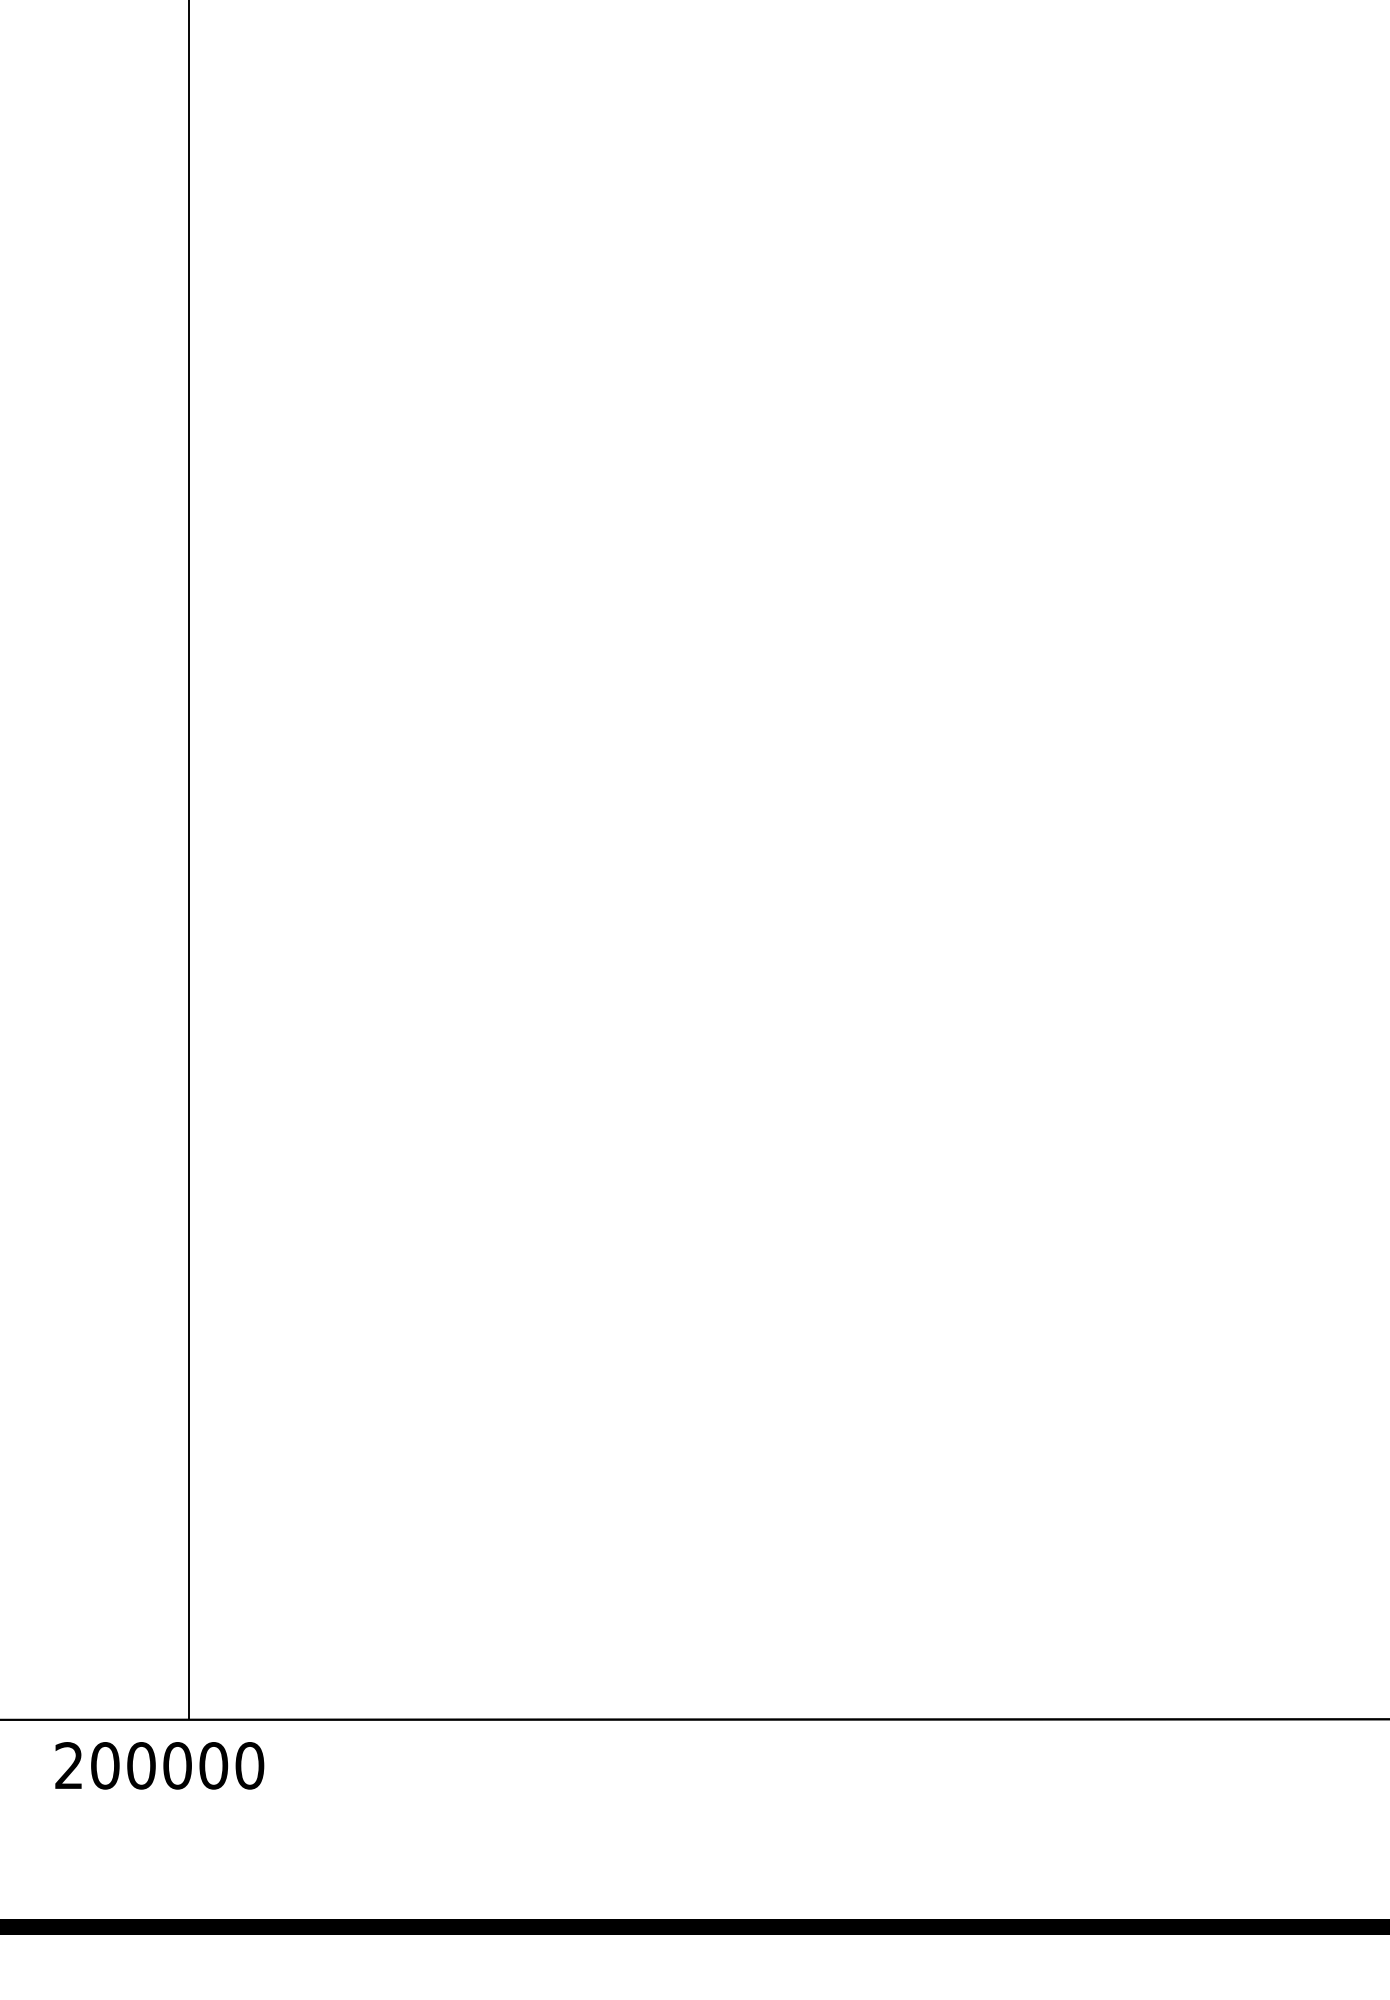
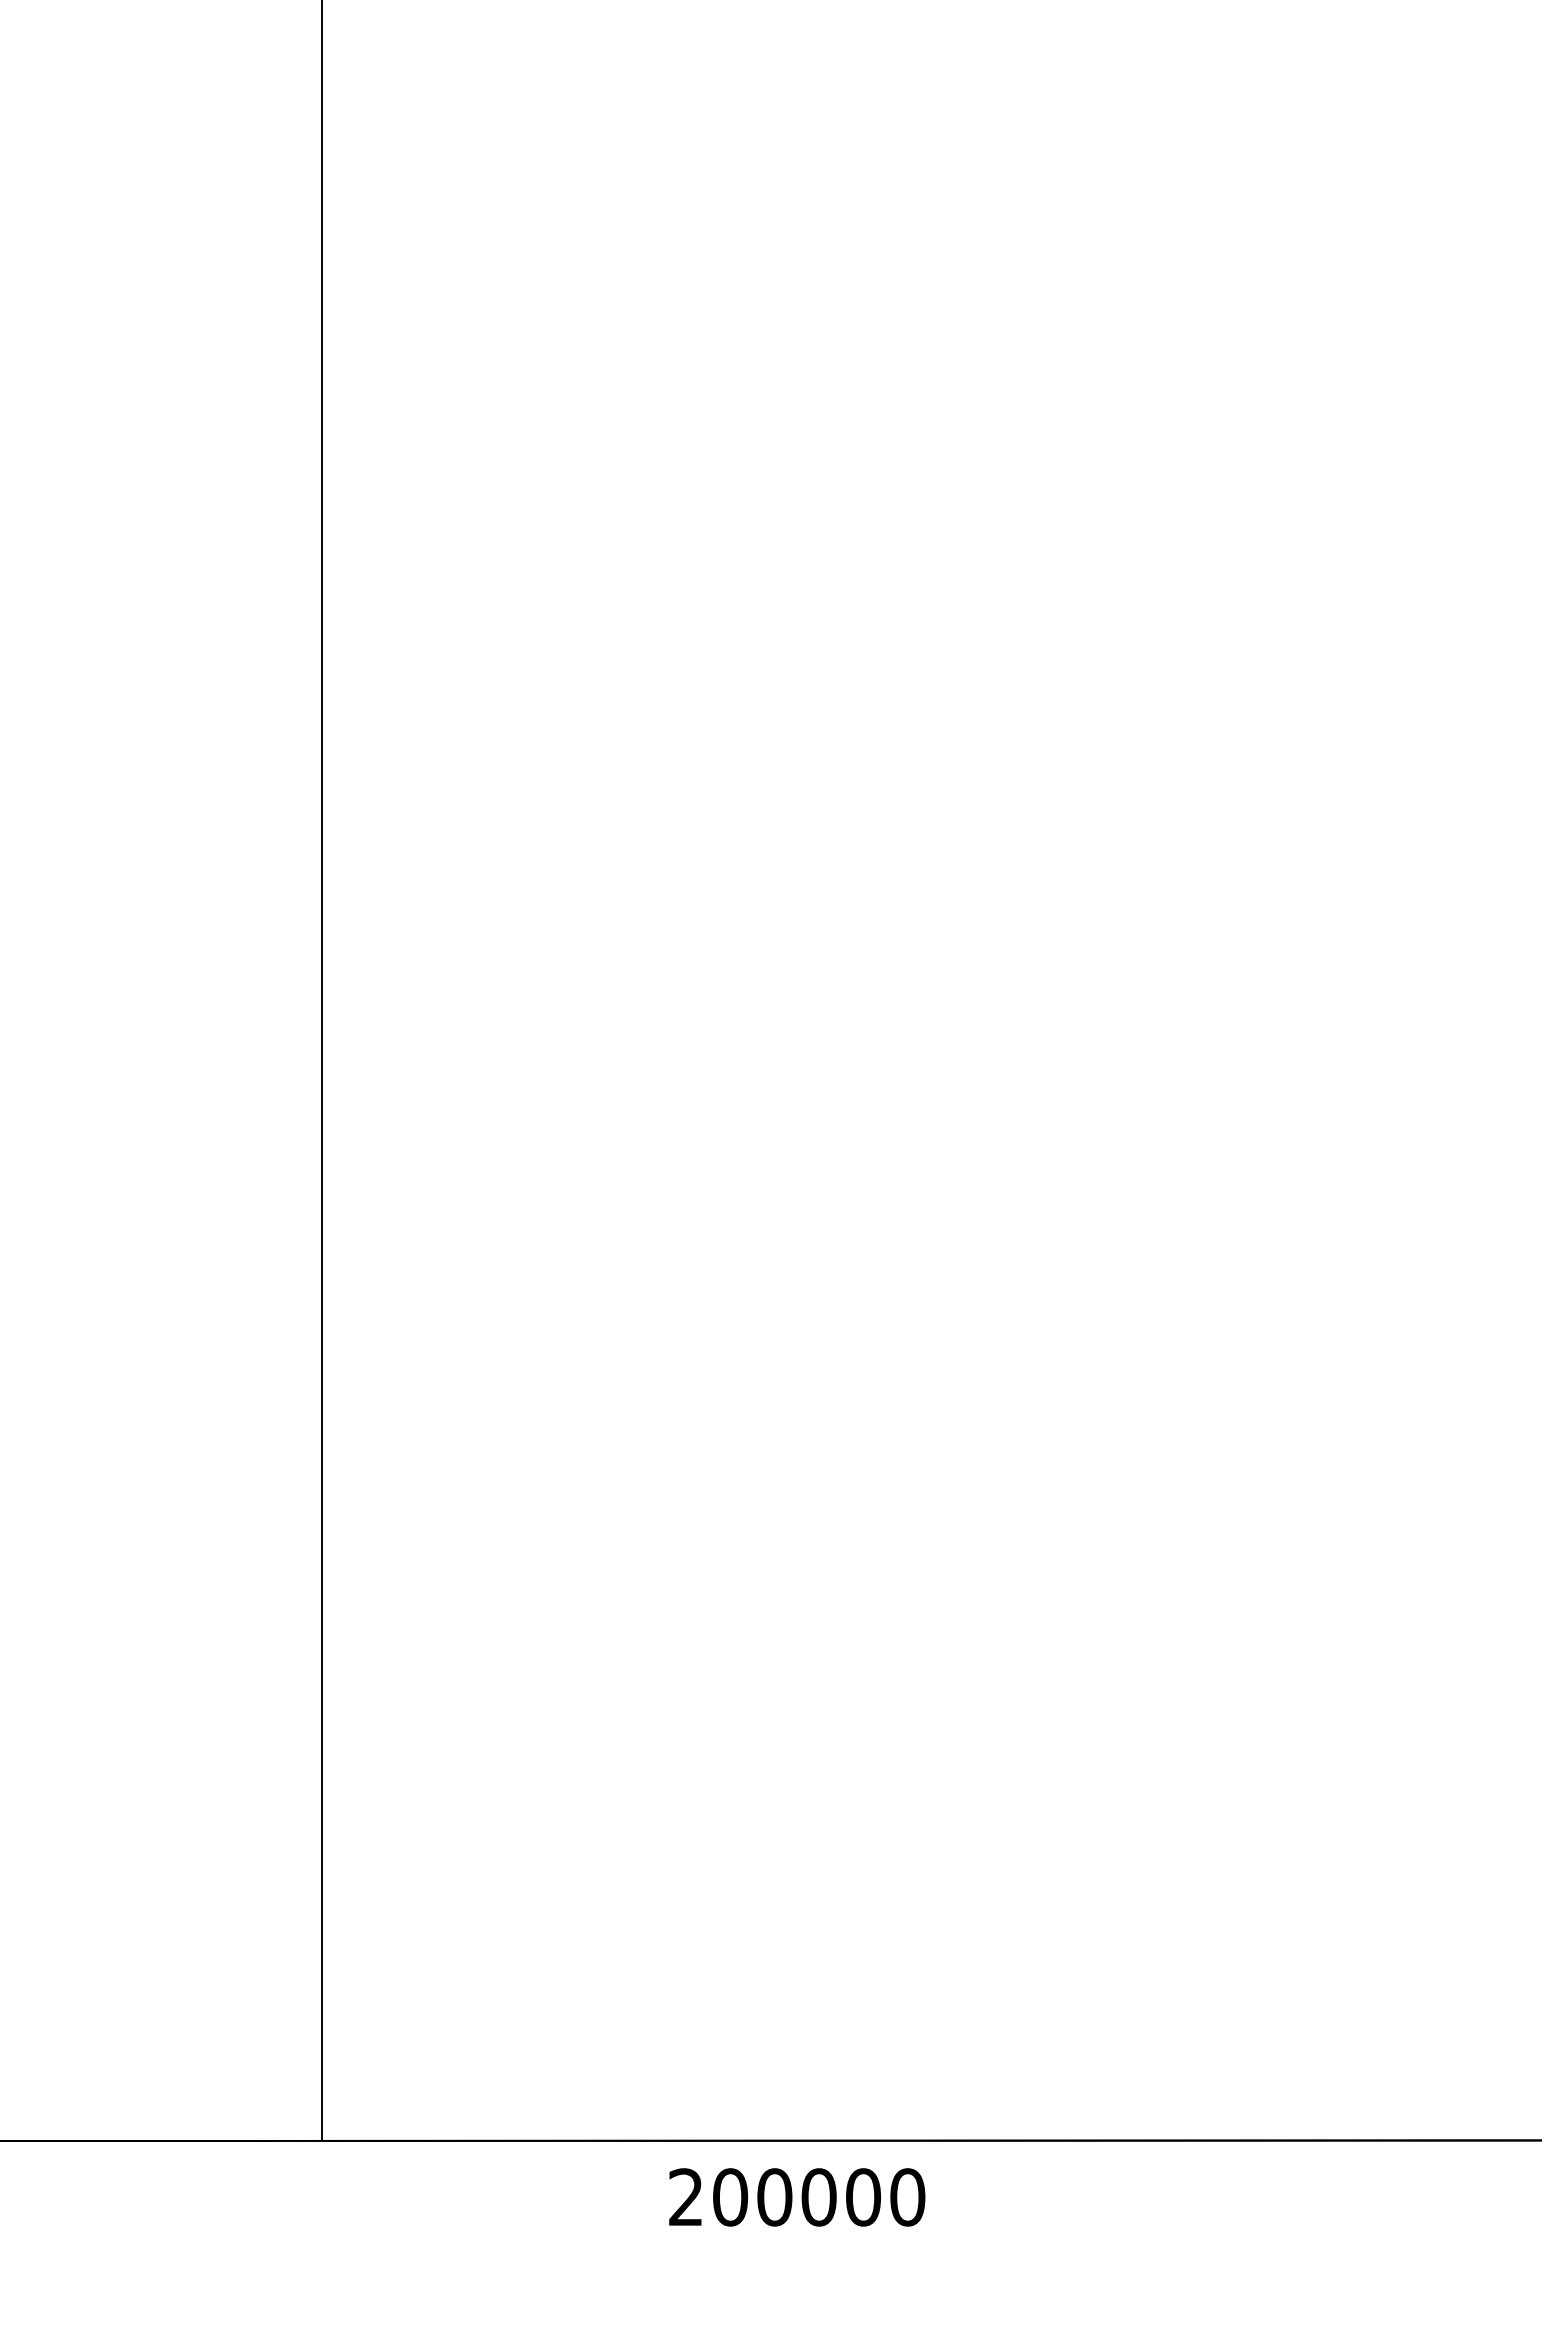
text: (159, 1765) -> (796, 2197), moved

